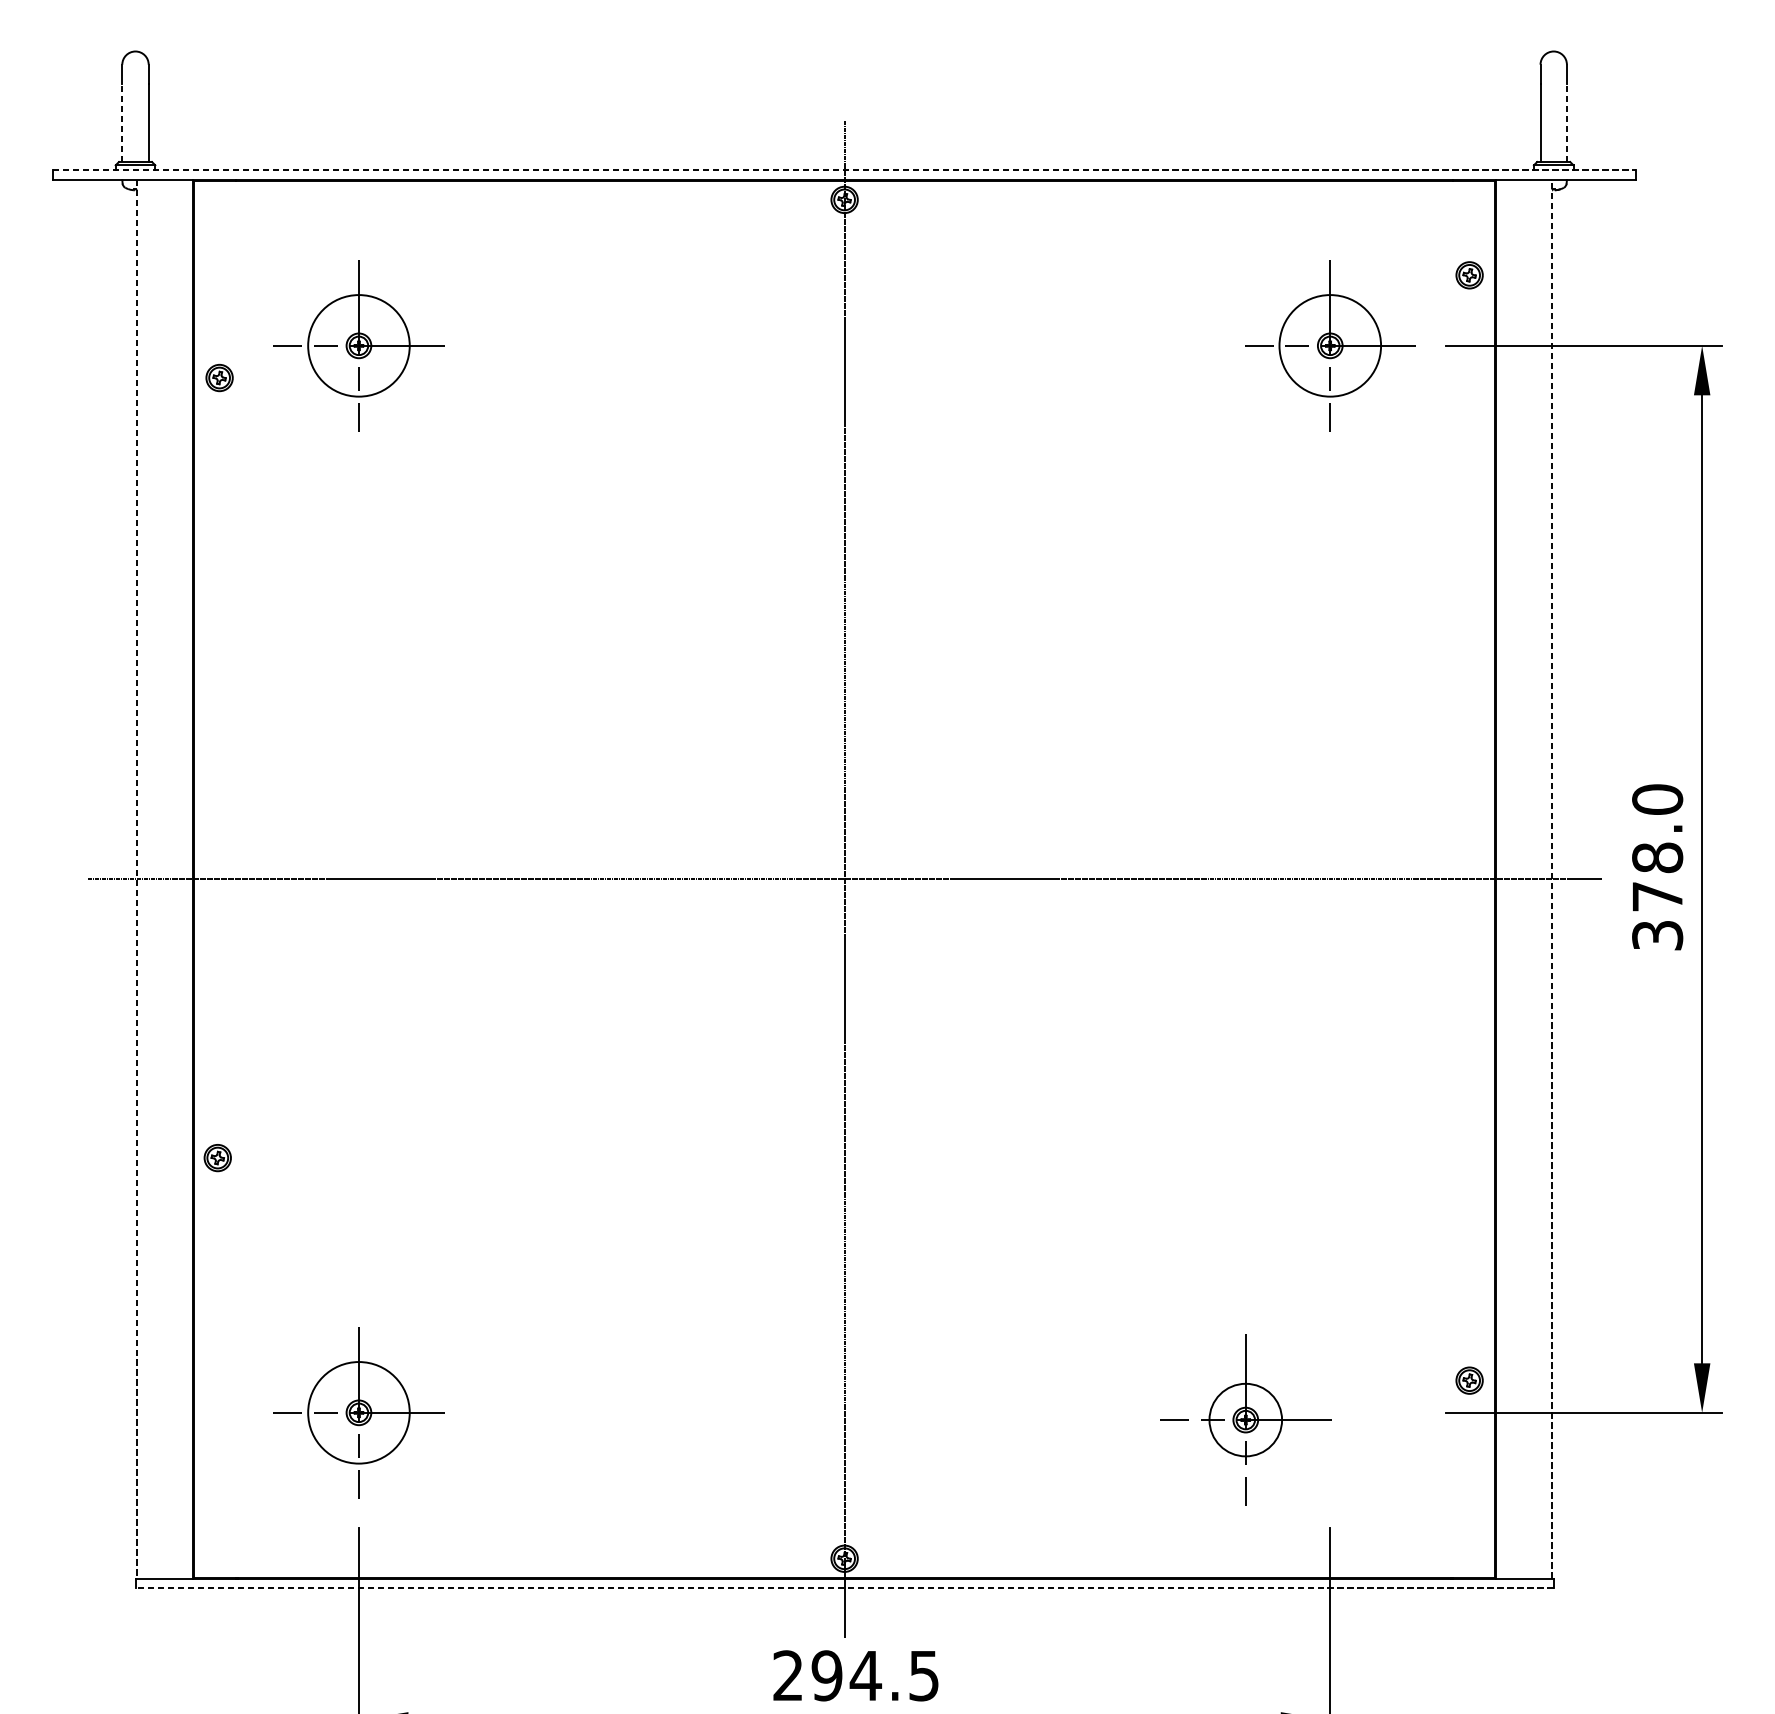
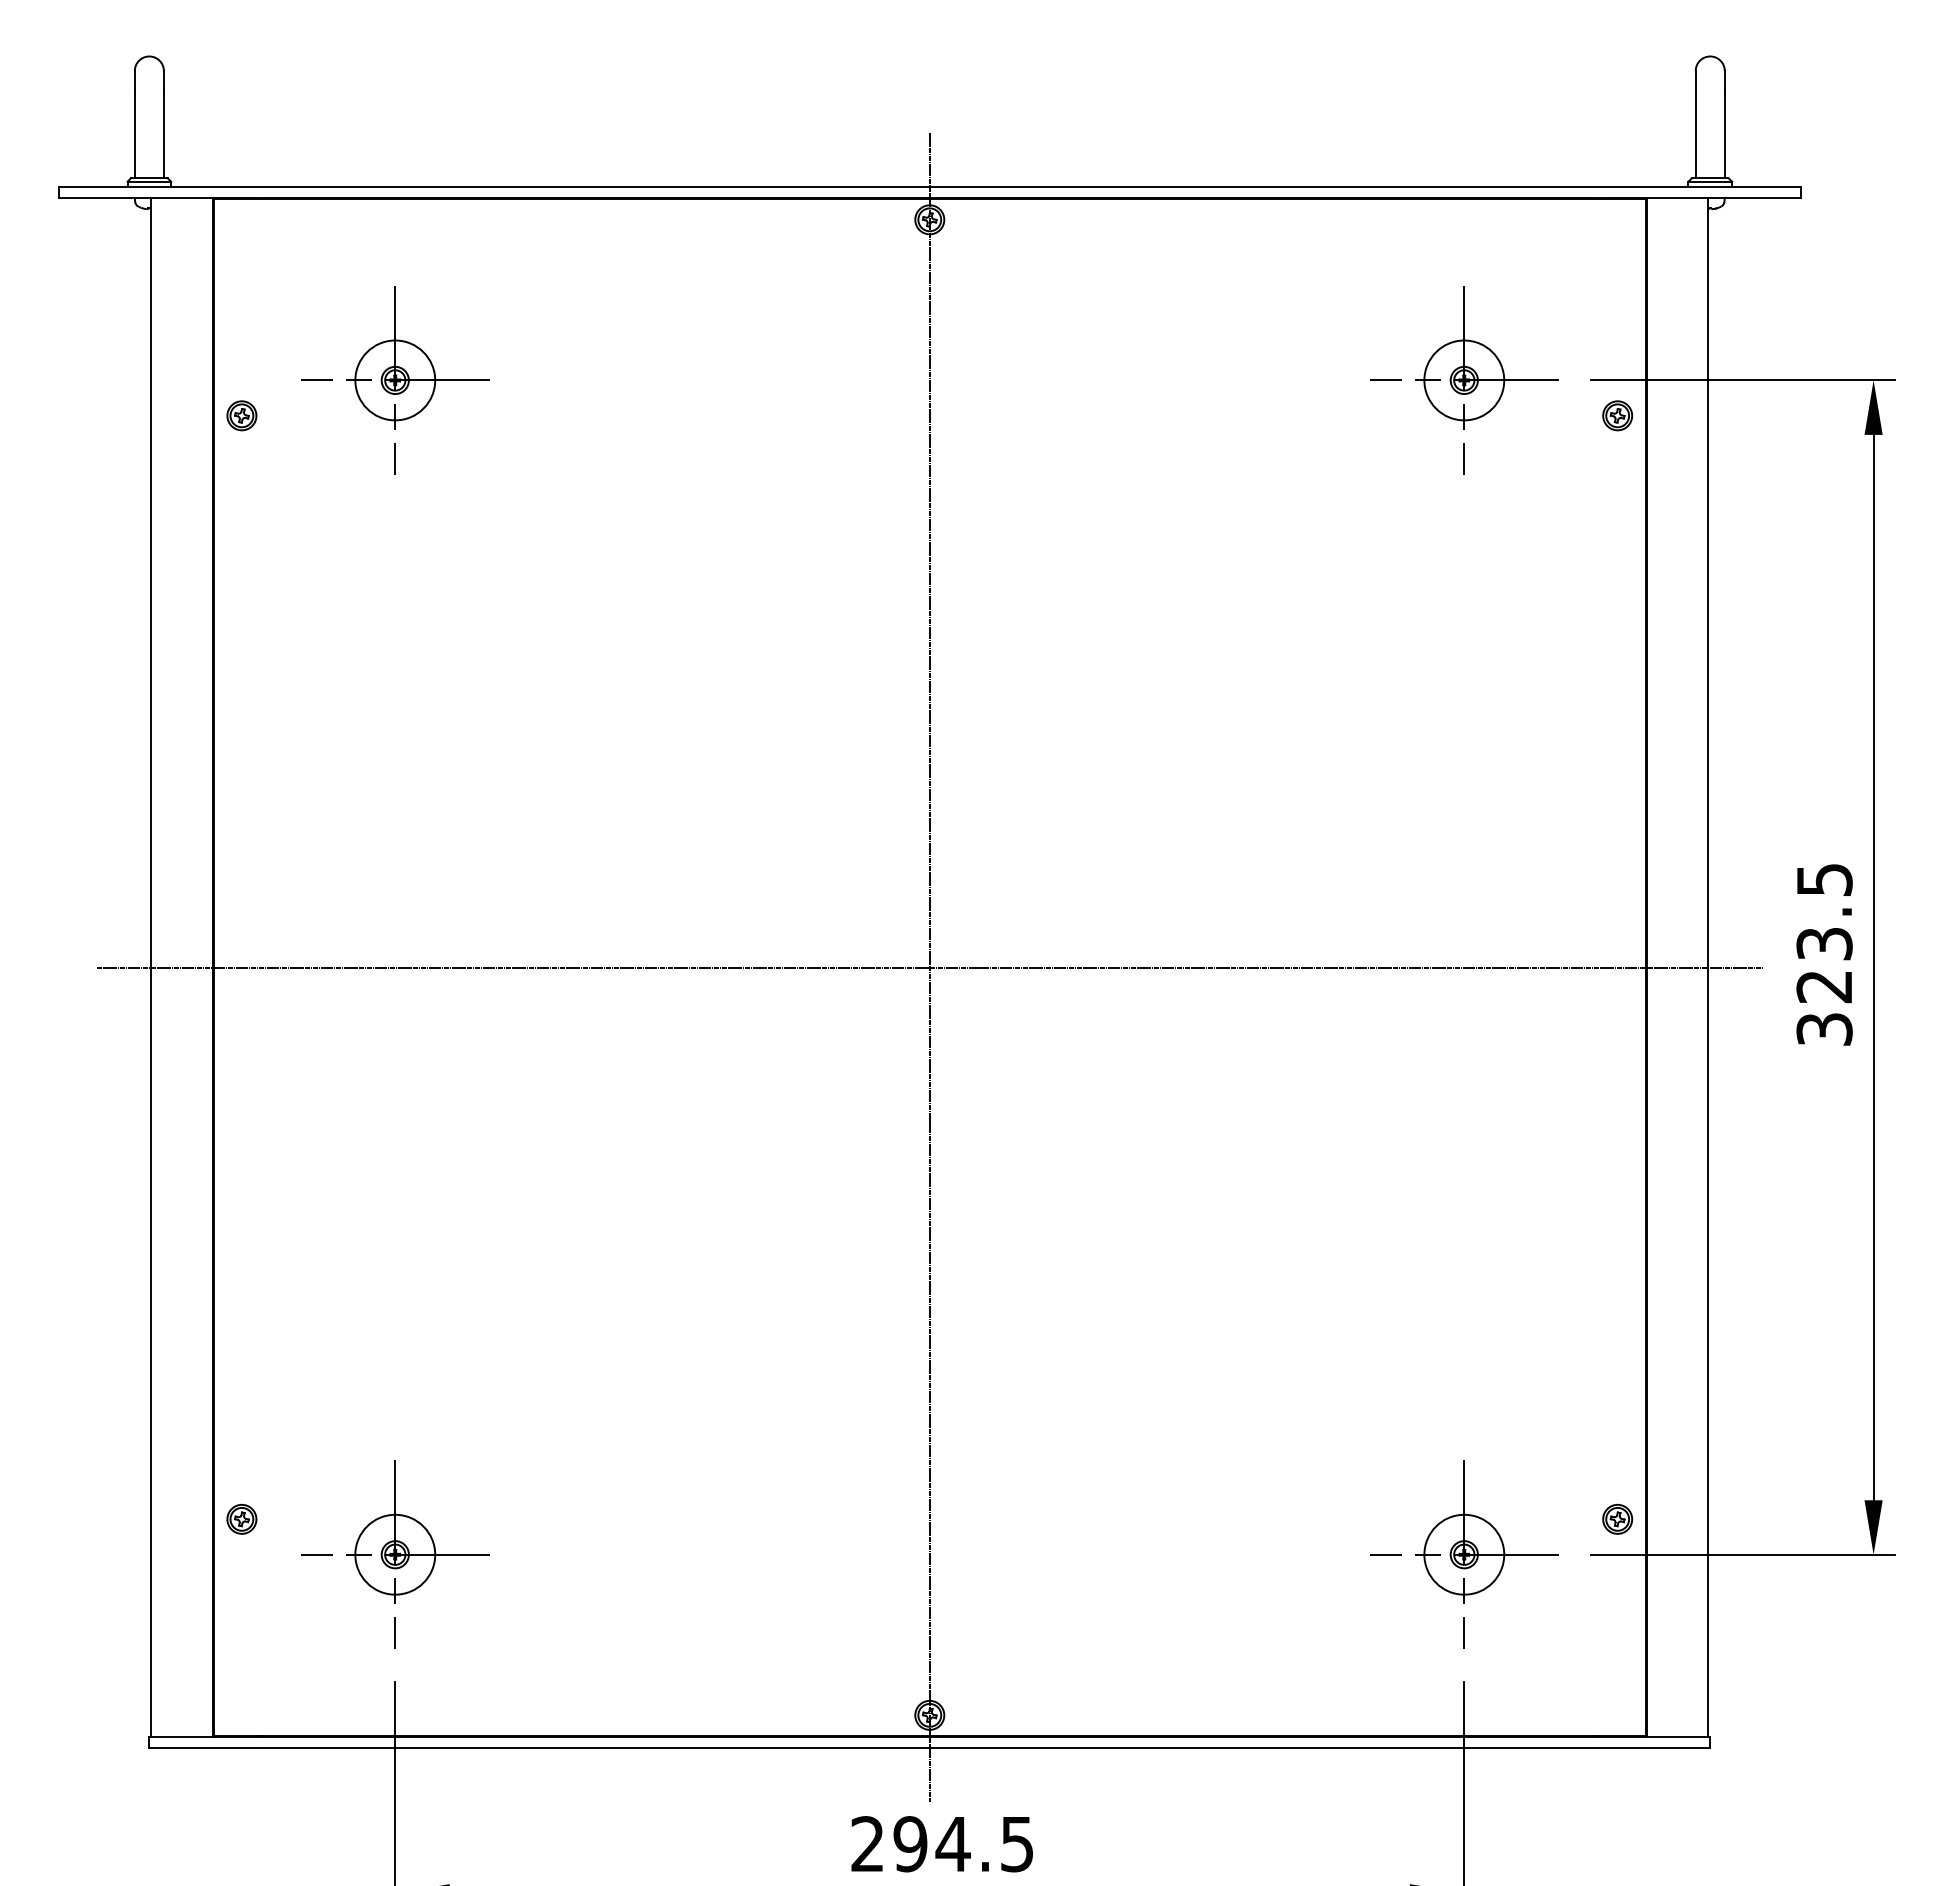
line: (122, 123) -> (134, 135), dashed -> solid
line: (1566, 123) -> (1724, 135), dashed -> solid
line: (845, 170) -> (930, 187), dashed -> solid
part: (1469, 275) -> (1617, 415), moved
circle: (359, 345) -> (395, 380), size x0.71
circle: (1330, 345) -> (1464, 380), size x0.71
text: (1657, 848) -> (1824, 933), 378.0 -> 323.5
line: (137, 879) -> (151, 967), dashed -> solid
line: (1552, 879) -> (1708, 967), dashed -> solid
part: (217, 1158) -> (241, 1519), moved
circle: (359, 1412) -> (395, 1554), size x0.71
part: (1245, 1419) -> (1464, 1554), moved
line: (844, 1588) -> (929, 1748), dashed -> solid

